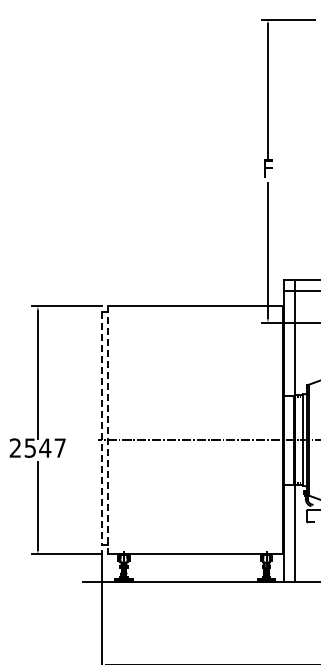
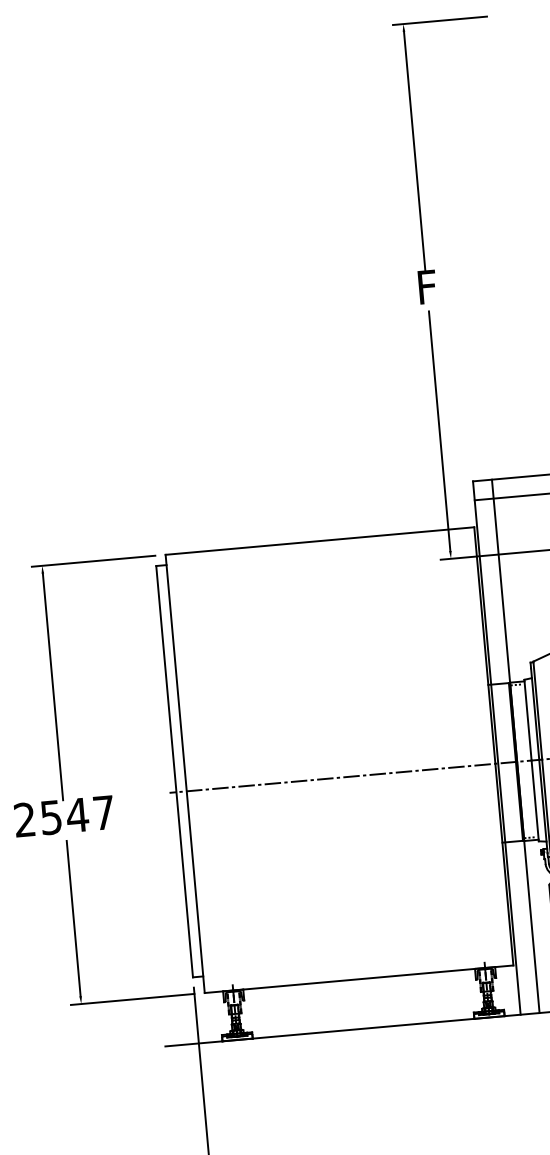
line: (101, 429) -> (173, 773), dashed -> solid
line: (107, 430) -> (184, 774), dashed -> solid

